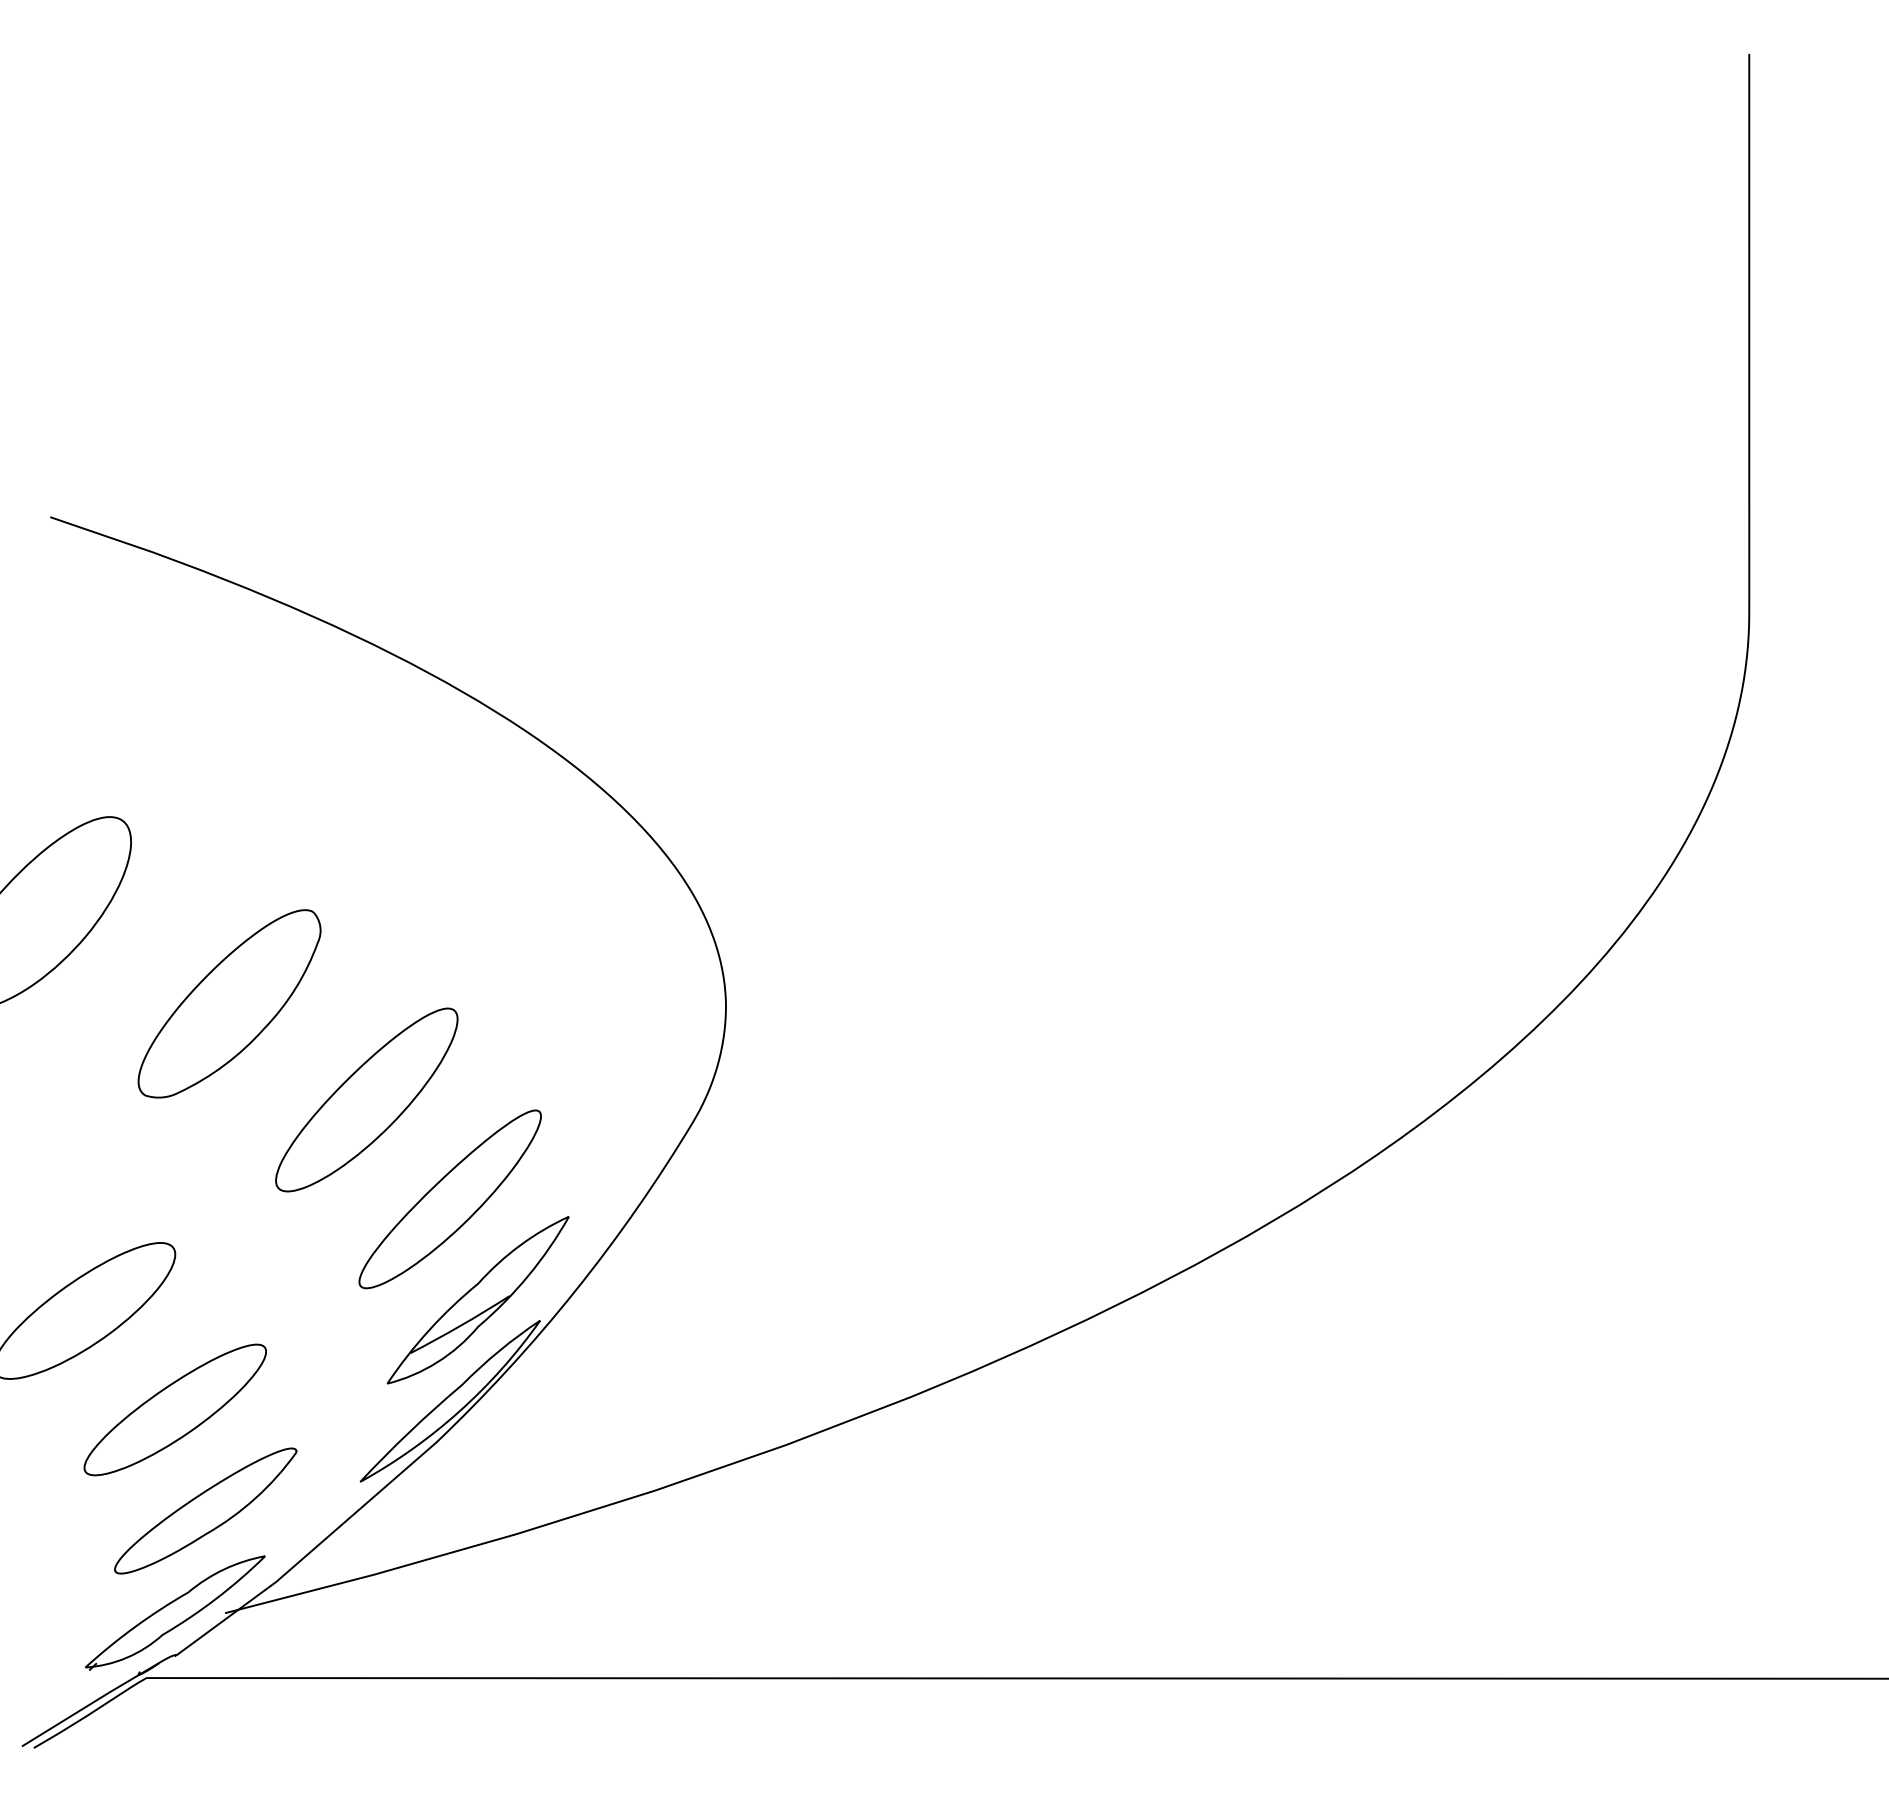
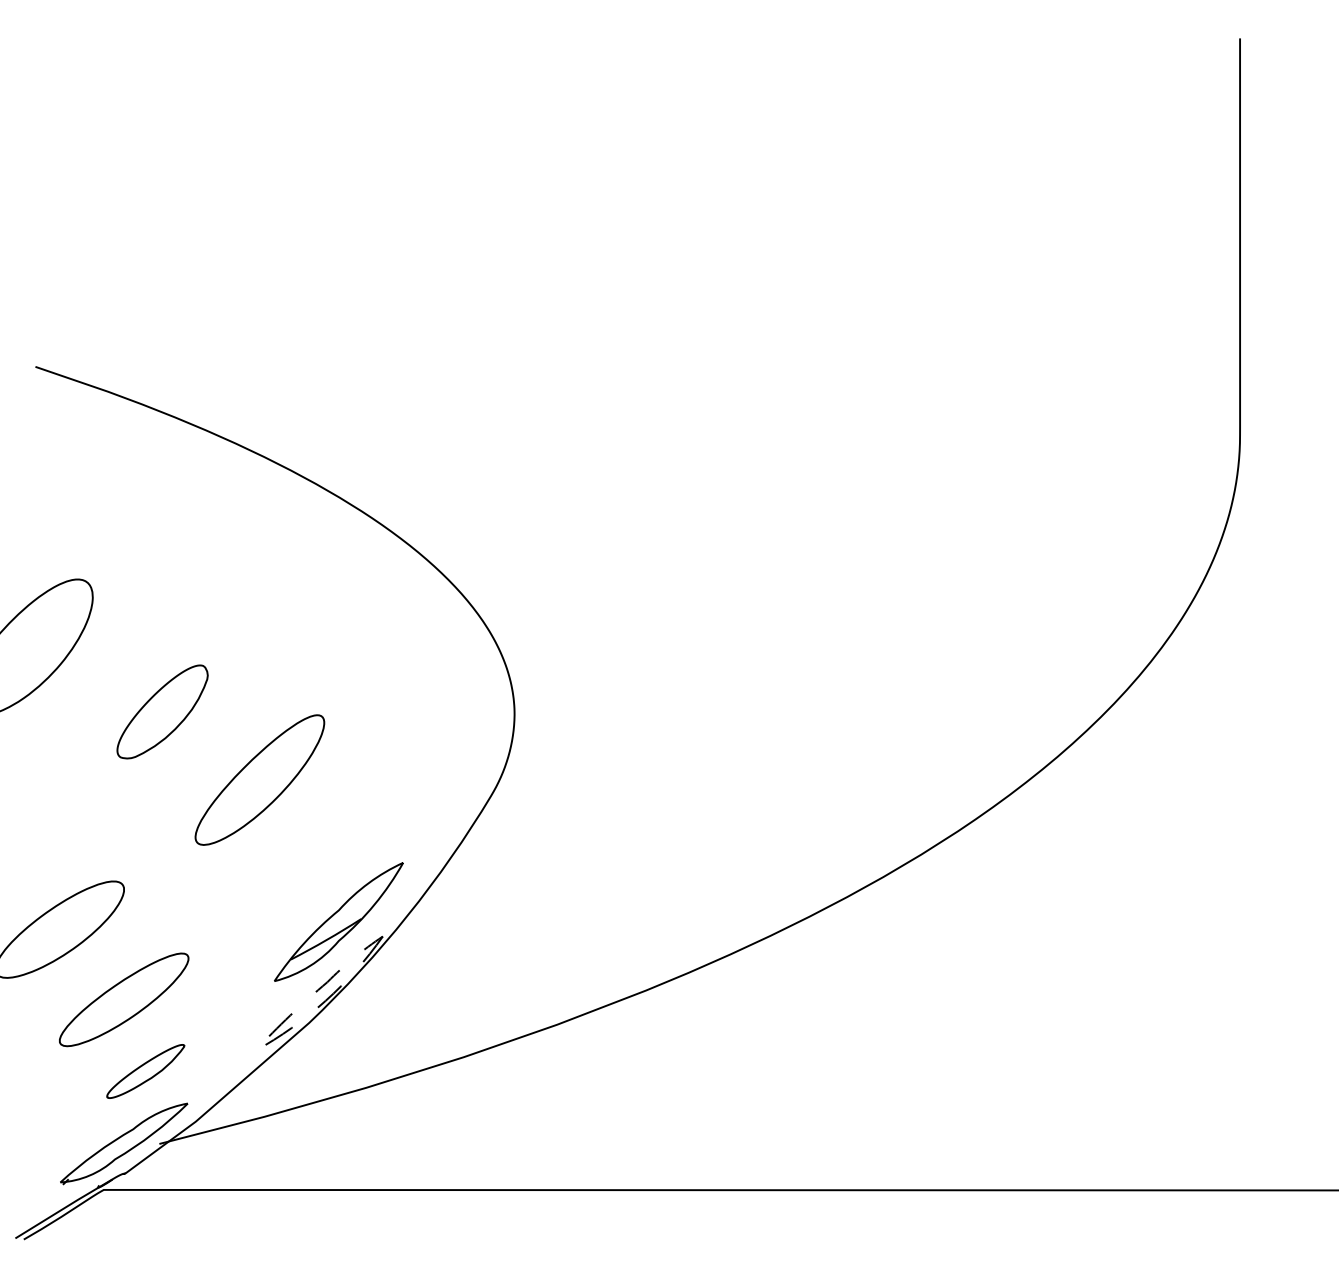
part: (229, 1003) -> (162, 711), size x0.7
part: (449, 1199) -> (318, 850), removed
line: (360, 1481) -> (255, 1050), solid -> dashed
part: (205, 1510) -> (145, 1071), size x0.6

